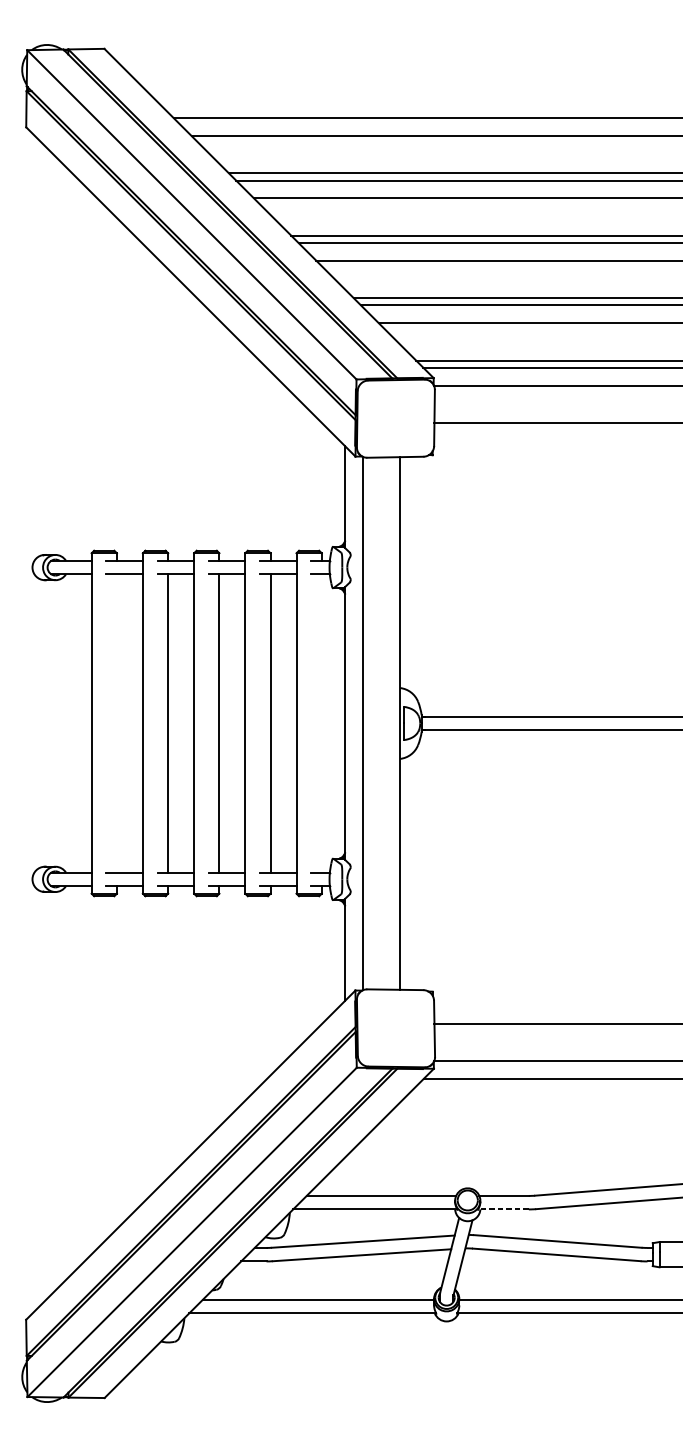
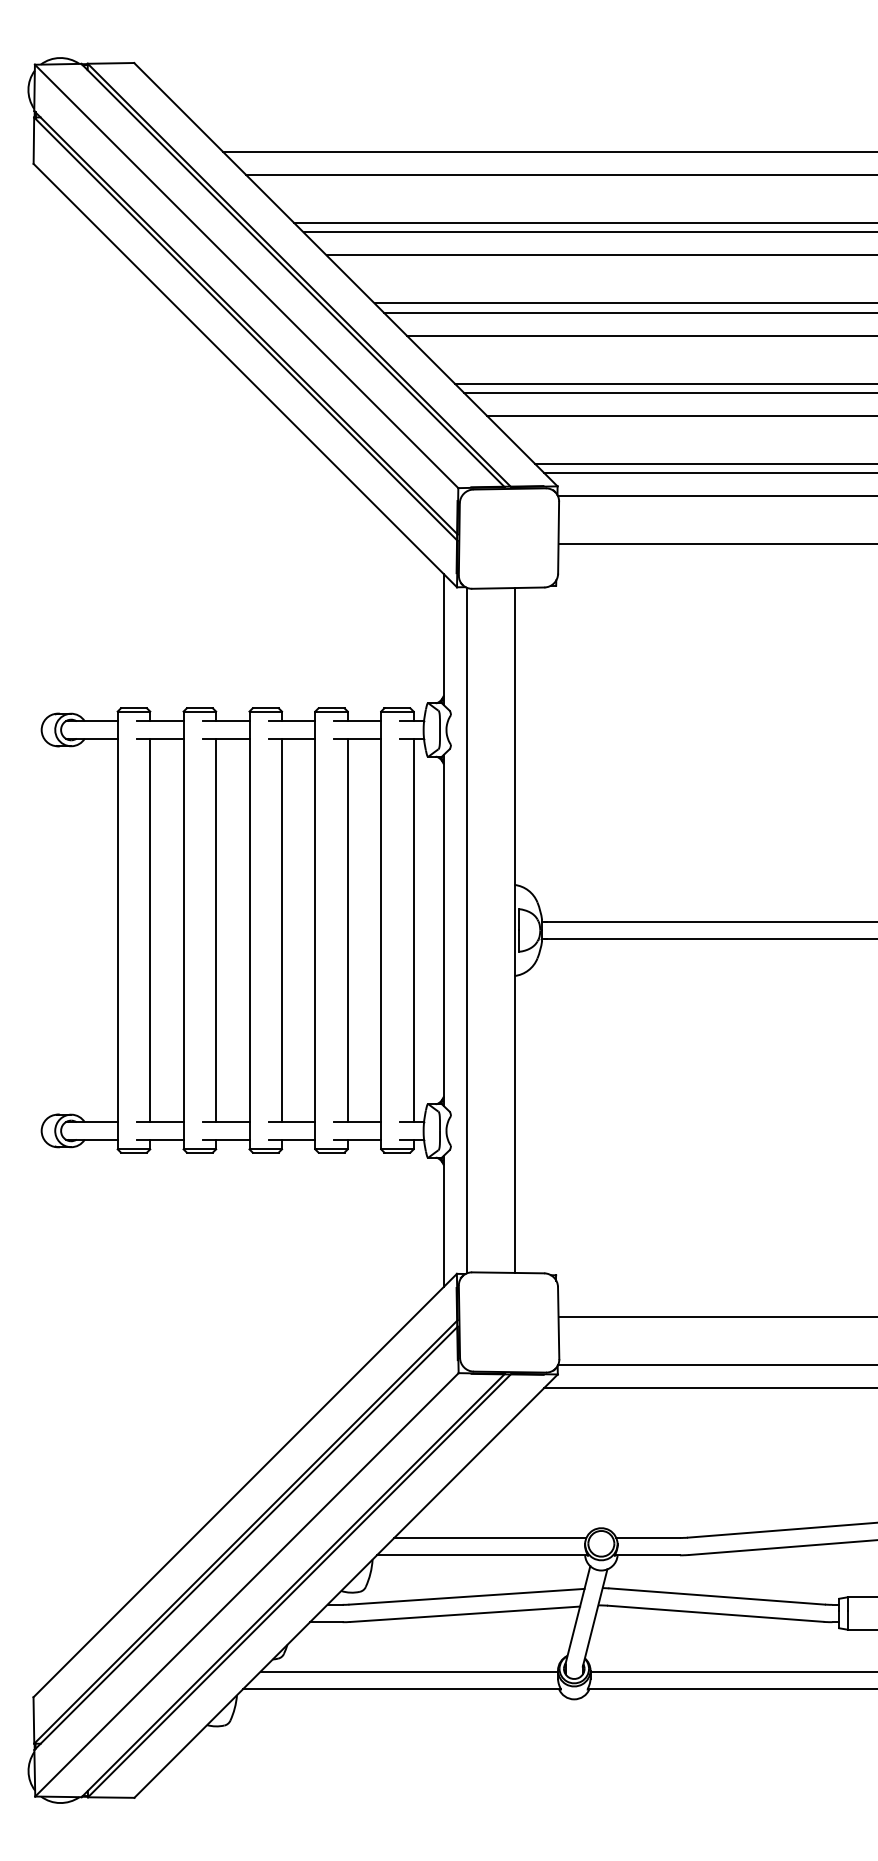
line: (117, 723) -> (150, 930), added
line: (321, 723) -> (413, 930), added
line: (503, 1209) -> (647, 1555), dashed -> solid

